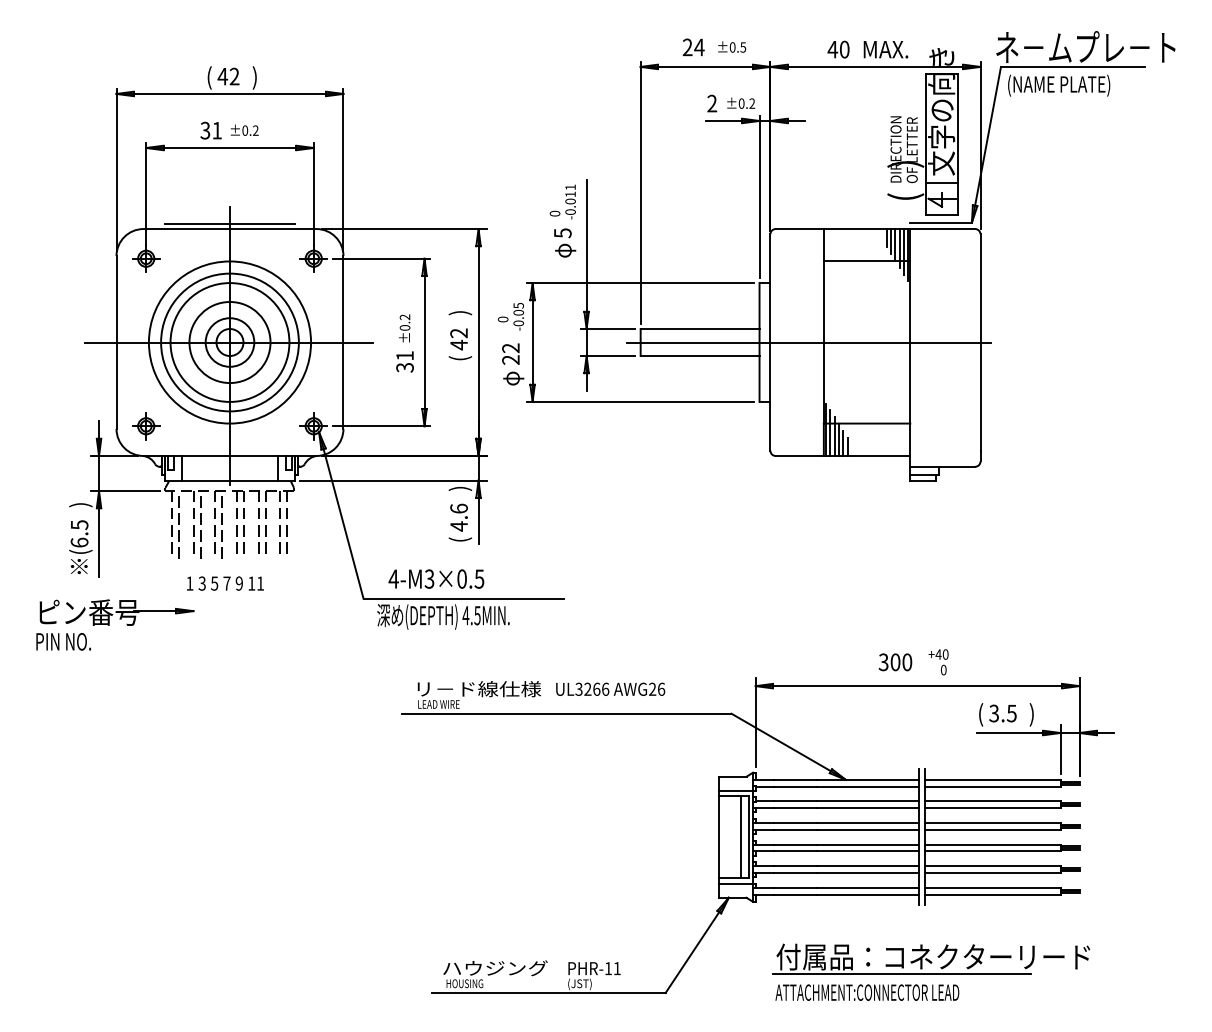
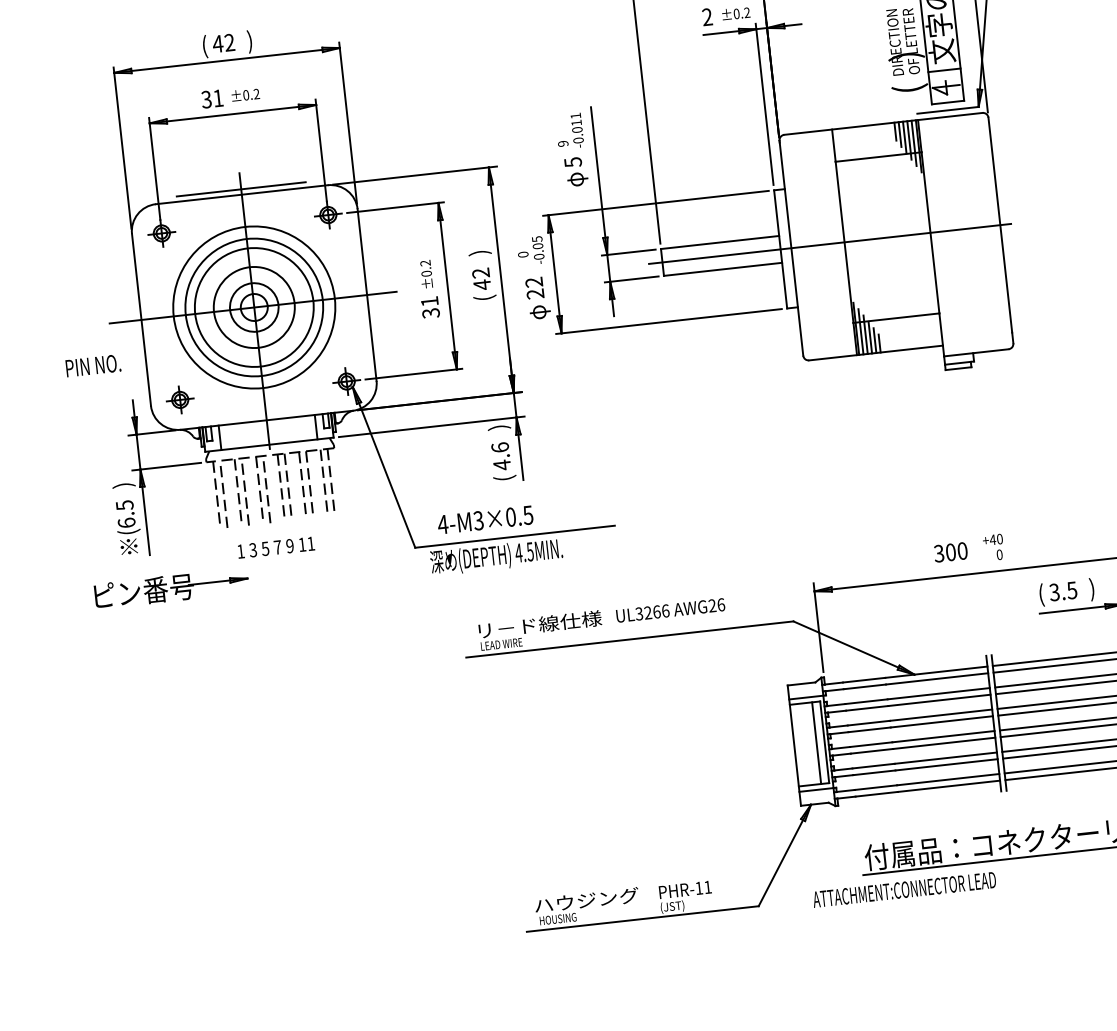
text: (555, 213) -> (563, 143), 0 -> 9
text: (63, 641) -> (93, 365), moved
text: (867, 992) -> (904, 889), moved

